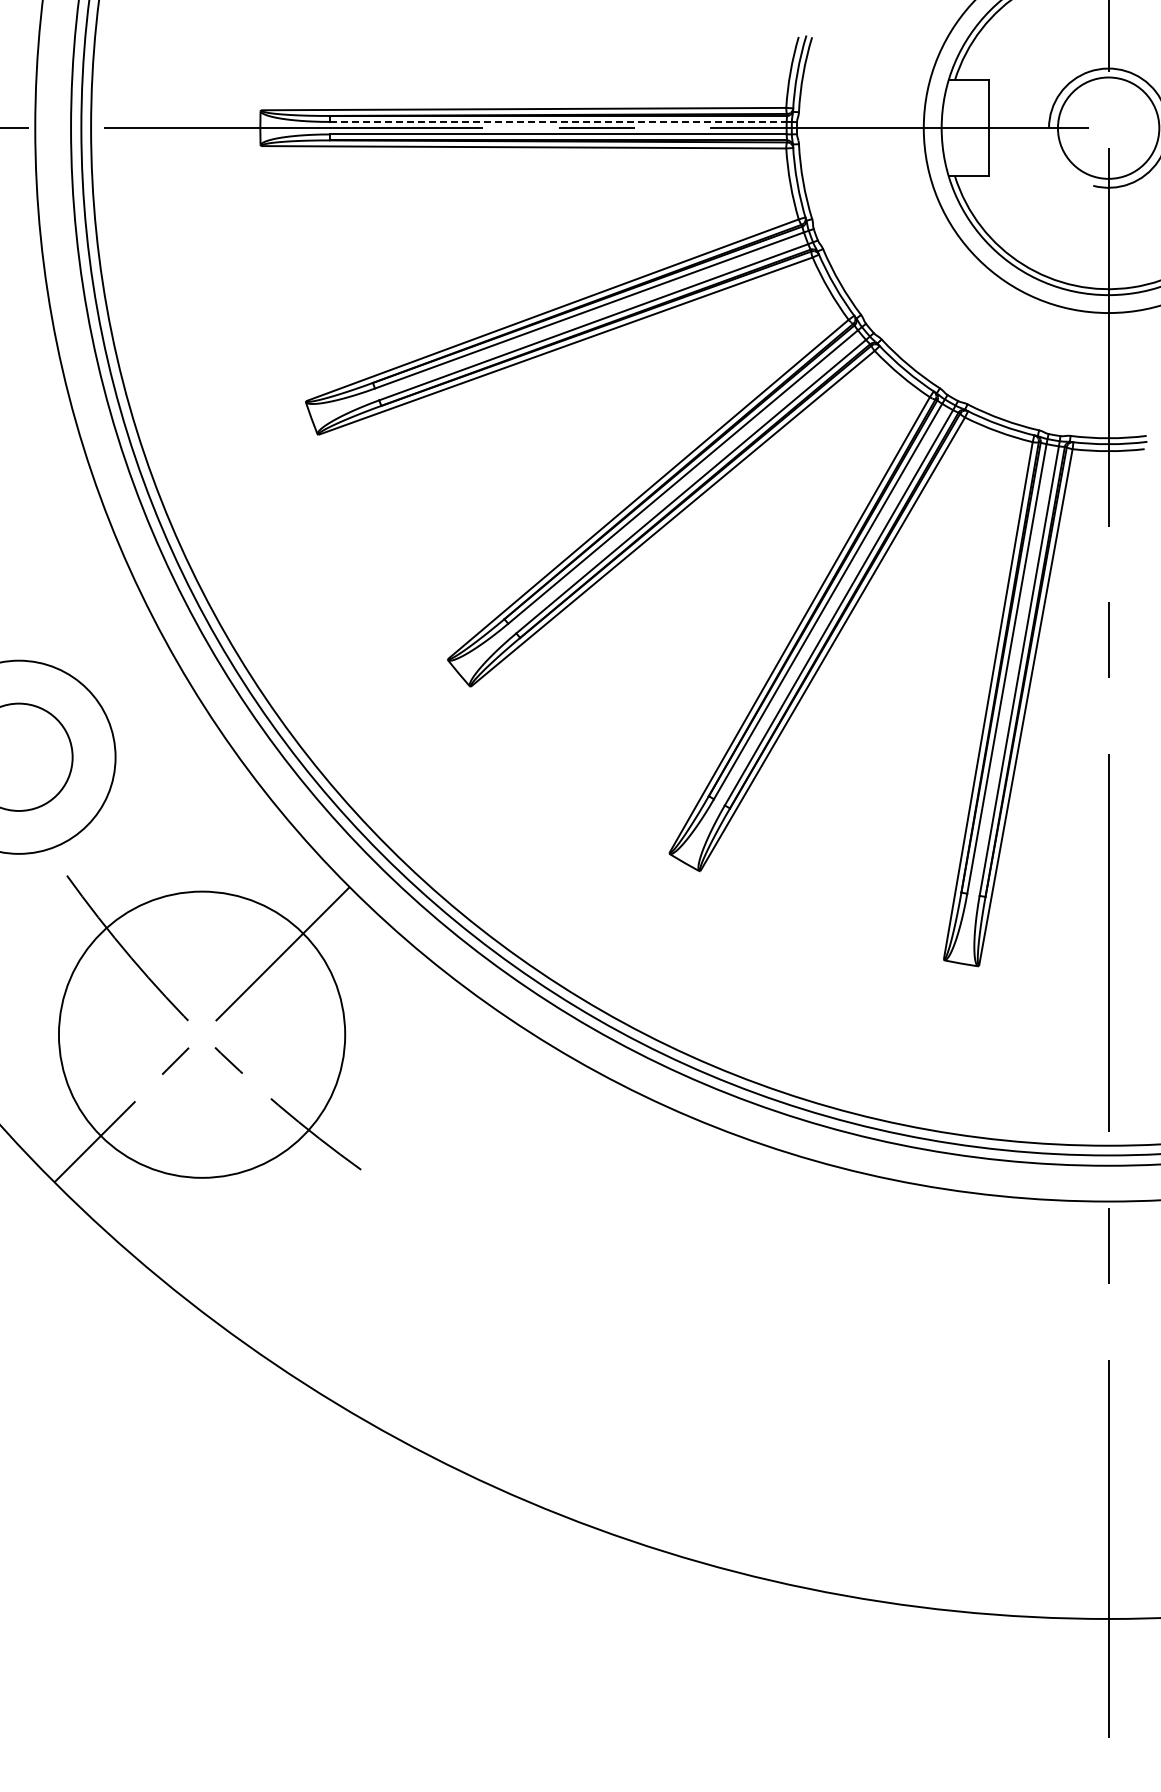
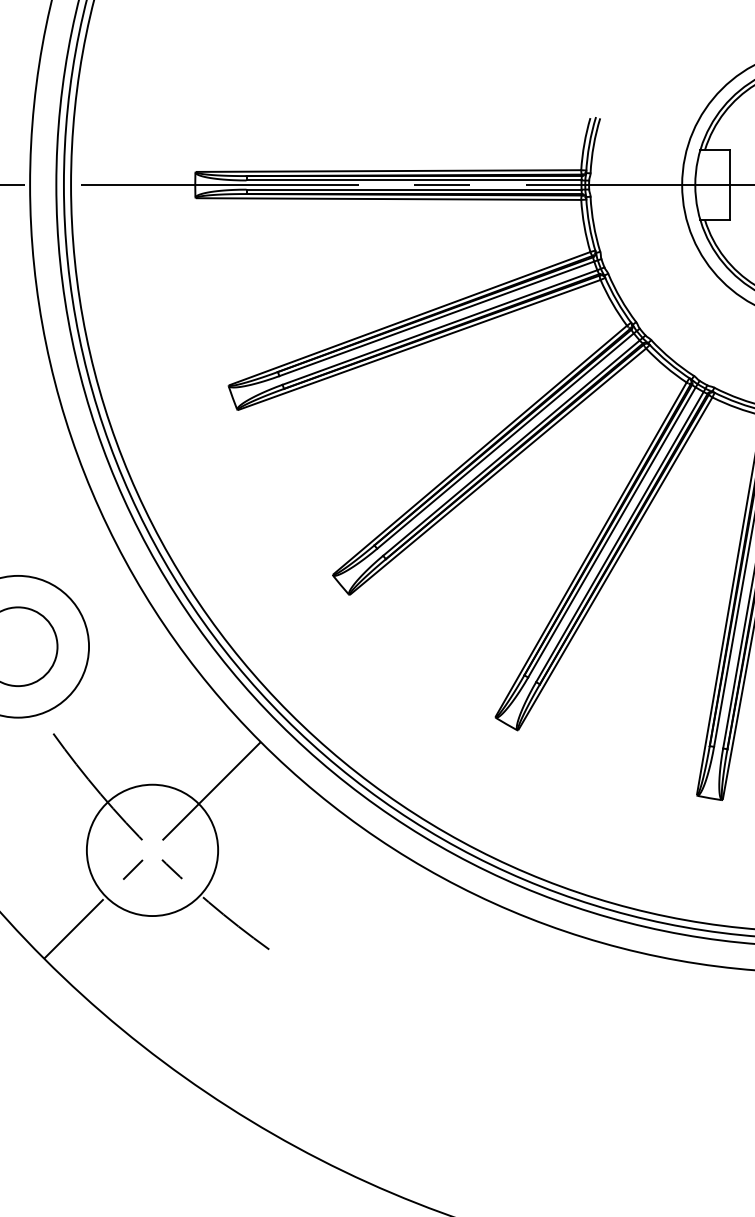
line: (558, 121) -> (414, 180), dashed -> solid
circle: (201, 1034) -> (152, 850), size x0.62

